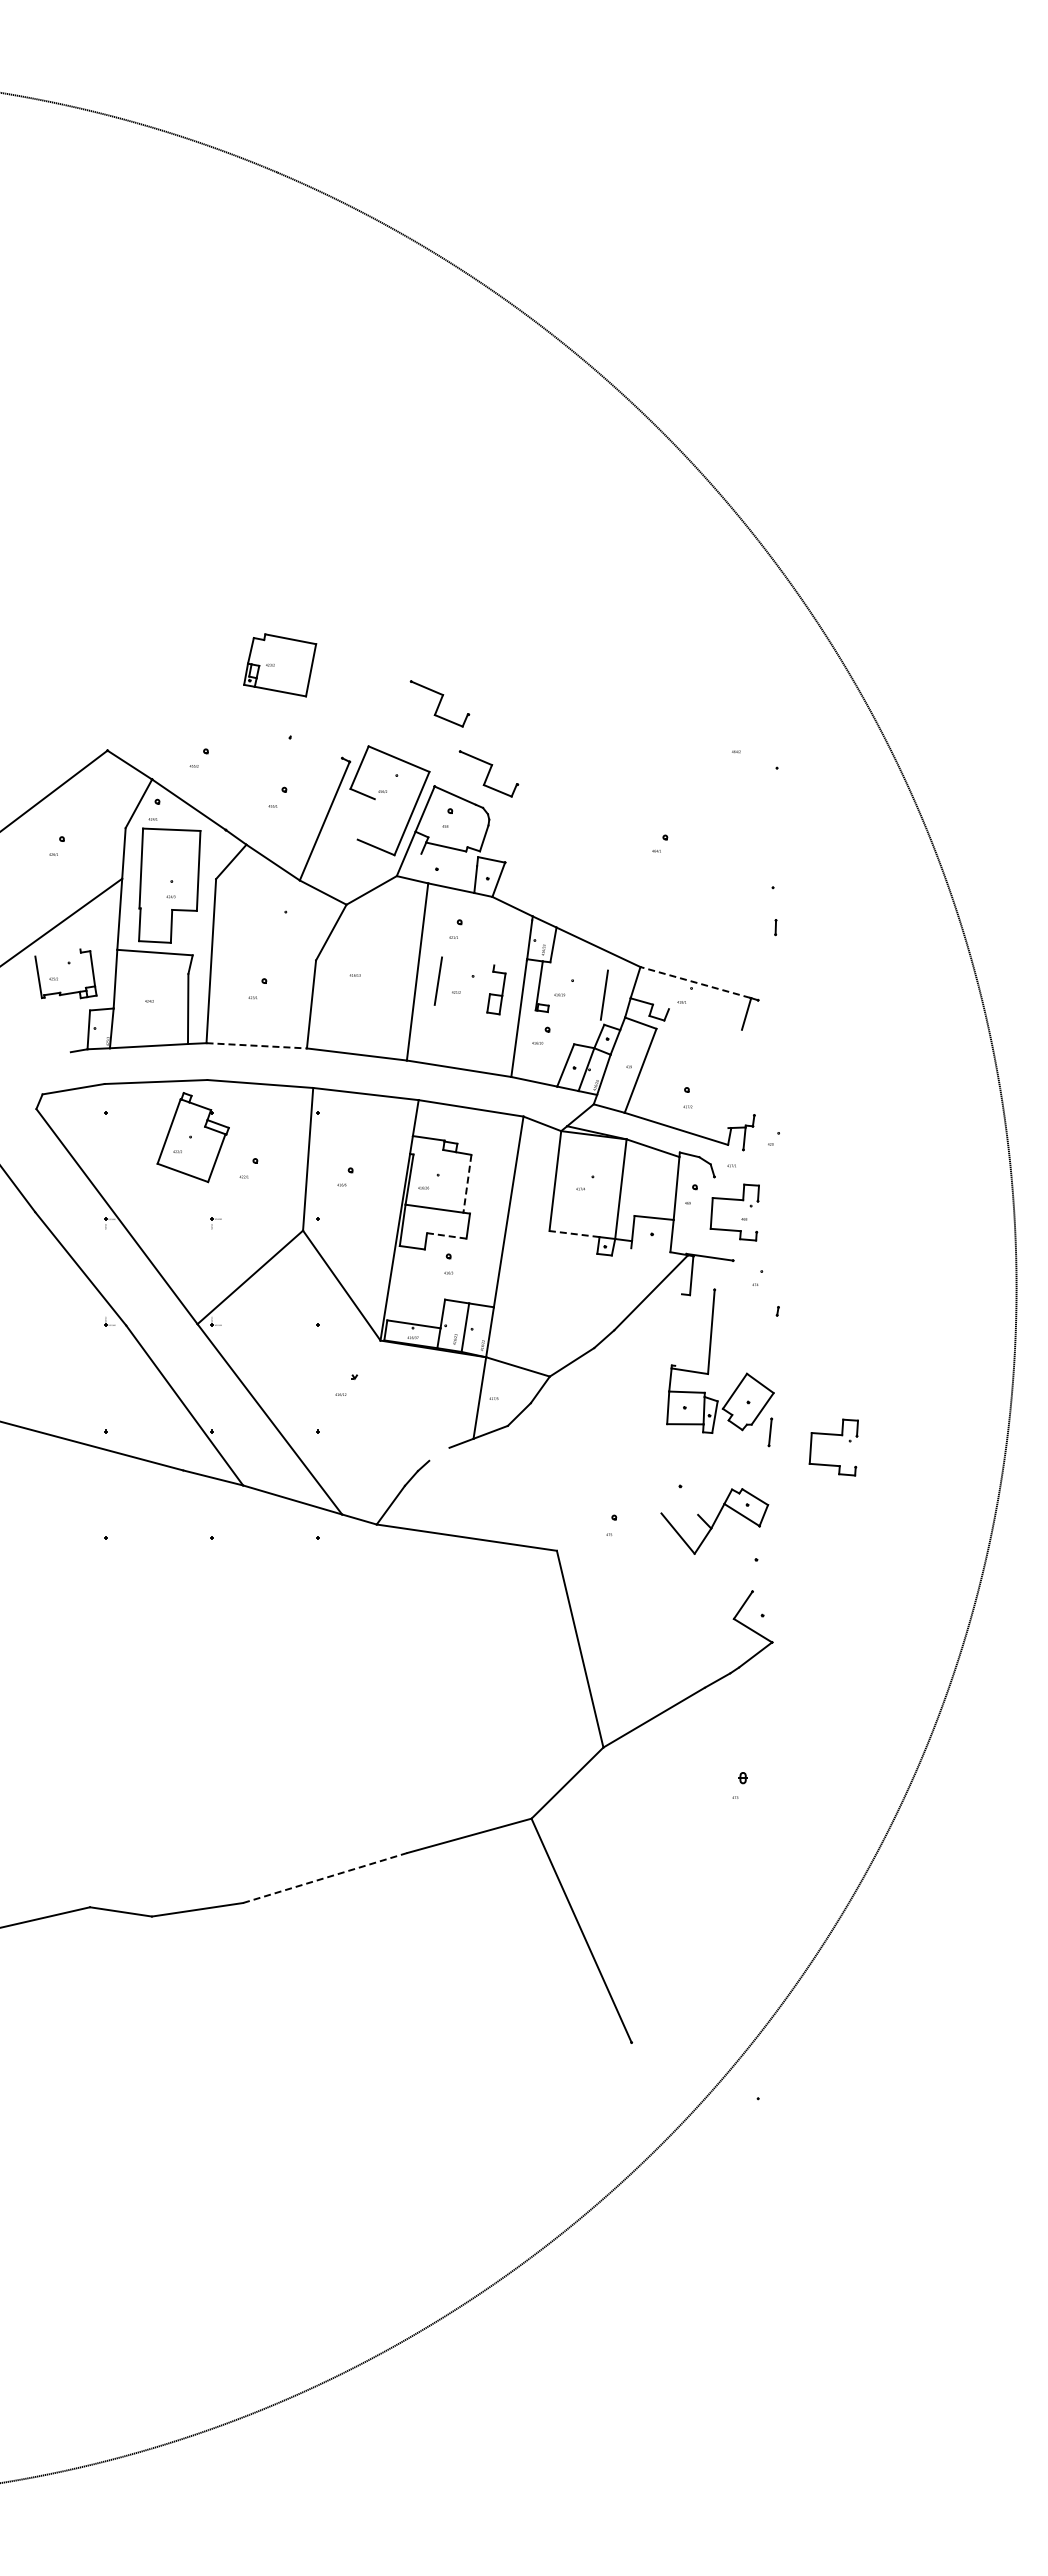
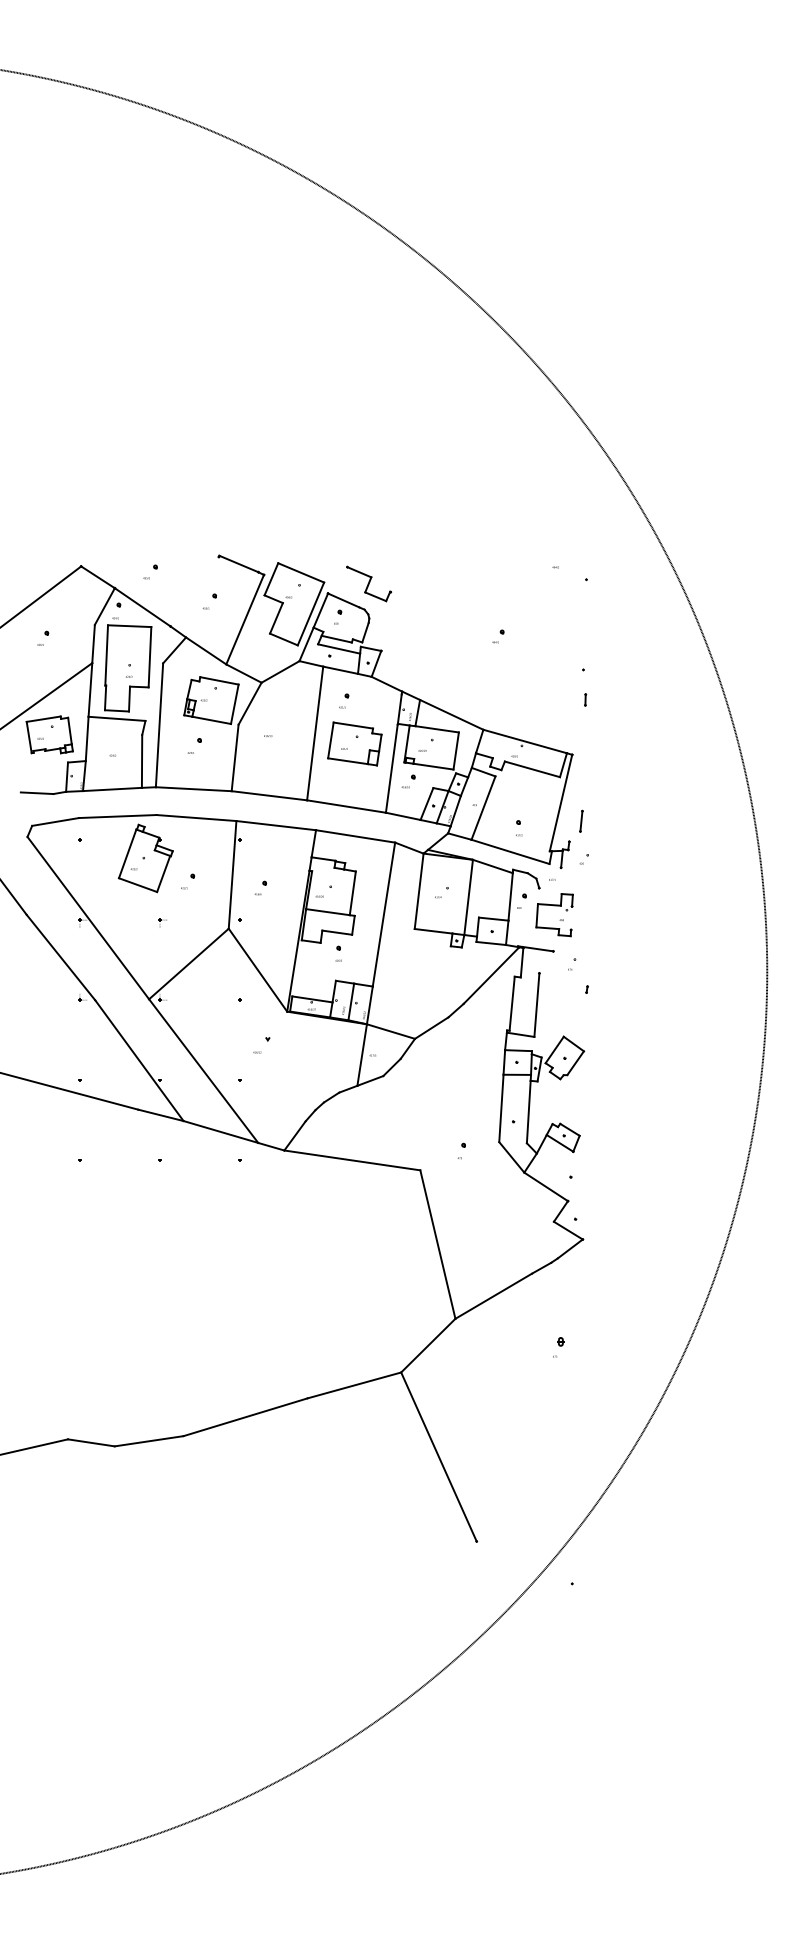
part: (280, 665) -> (211, 700), moved
part: (439, 703) -> (331, 530), removed
line: (316, 747) -> (238, 564), added
line: (365, 819) -> (275, 618), added
line: (449, 859) -> (339, 648), added
line: (57, 952) -> (43, 718), added
line: (468, 961) -> (353, 725), added
line: (578, 966) -> (436, 729), added
line: (694, 982) -> (524, 741), dashed -> solid
line: (460, 1008) -> (347, 761), added
line: (573, 1015) -> (432, 766), added
line: (704, 1019) -> (531, 769), added
line: (257, 1045) -> (194, 788), dashed -> solid
line: (48, 1051) -> (36, 793), added
line: (743, 1064) -> (561, 803), added
line: (467, 1184) -> (352, 893), dashed -> solid
line: (574, 1234) -> (433, 931), dashed -> solid
line: (446, 1235) -> (337, 932), dashed -> solid
line: (650, 1250) -> (490, 943), added
line: (678, 1329) -> (512, 1003), added
line: (769, 1432) -> (580, 821), moved
part: (833, 1435) -> (629, 1083), removed
line: (439, 1453) -> (331, 1096), added
line: (664, 1468) -> (501, 1108), added
line: (700, 1473) -> (528, 1111), added
line: (723, 1572) -> (546, 1186), added
line: (325, 1878) -> (245, 1417), dashed -> solid

